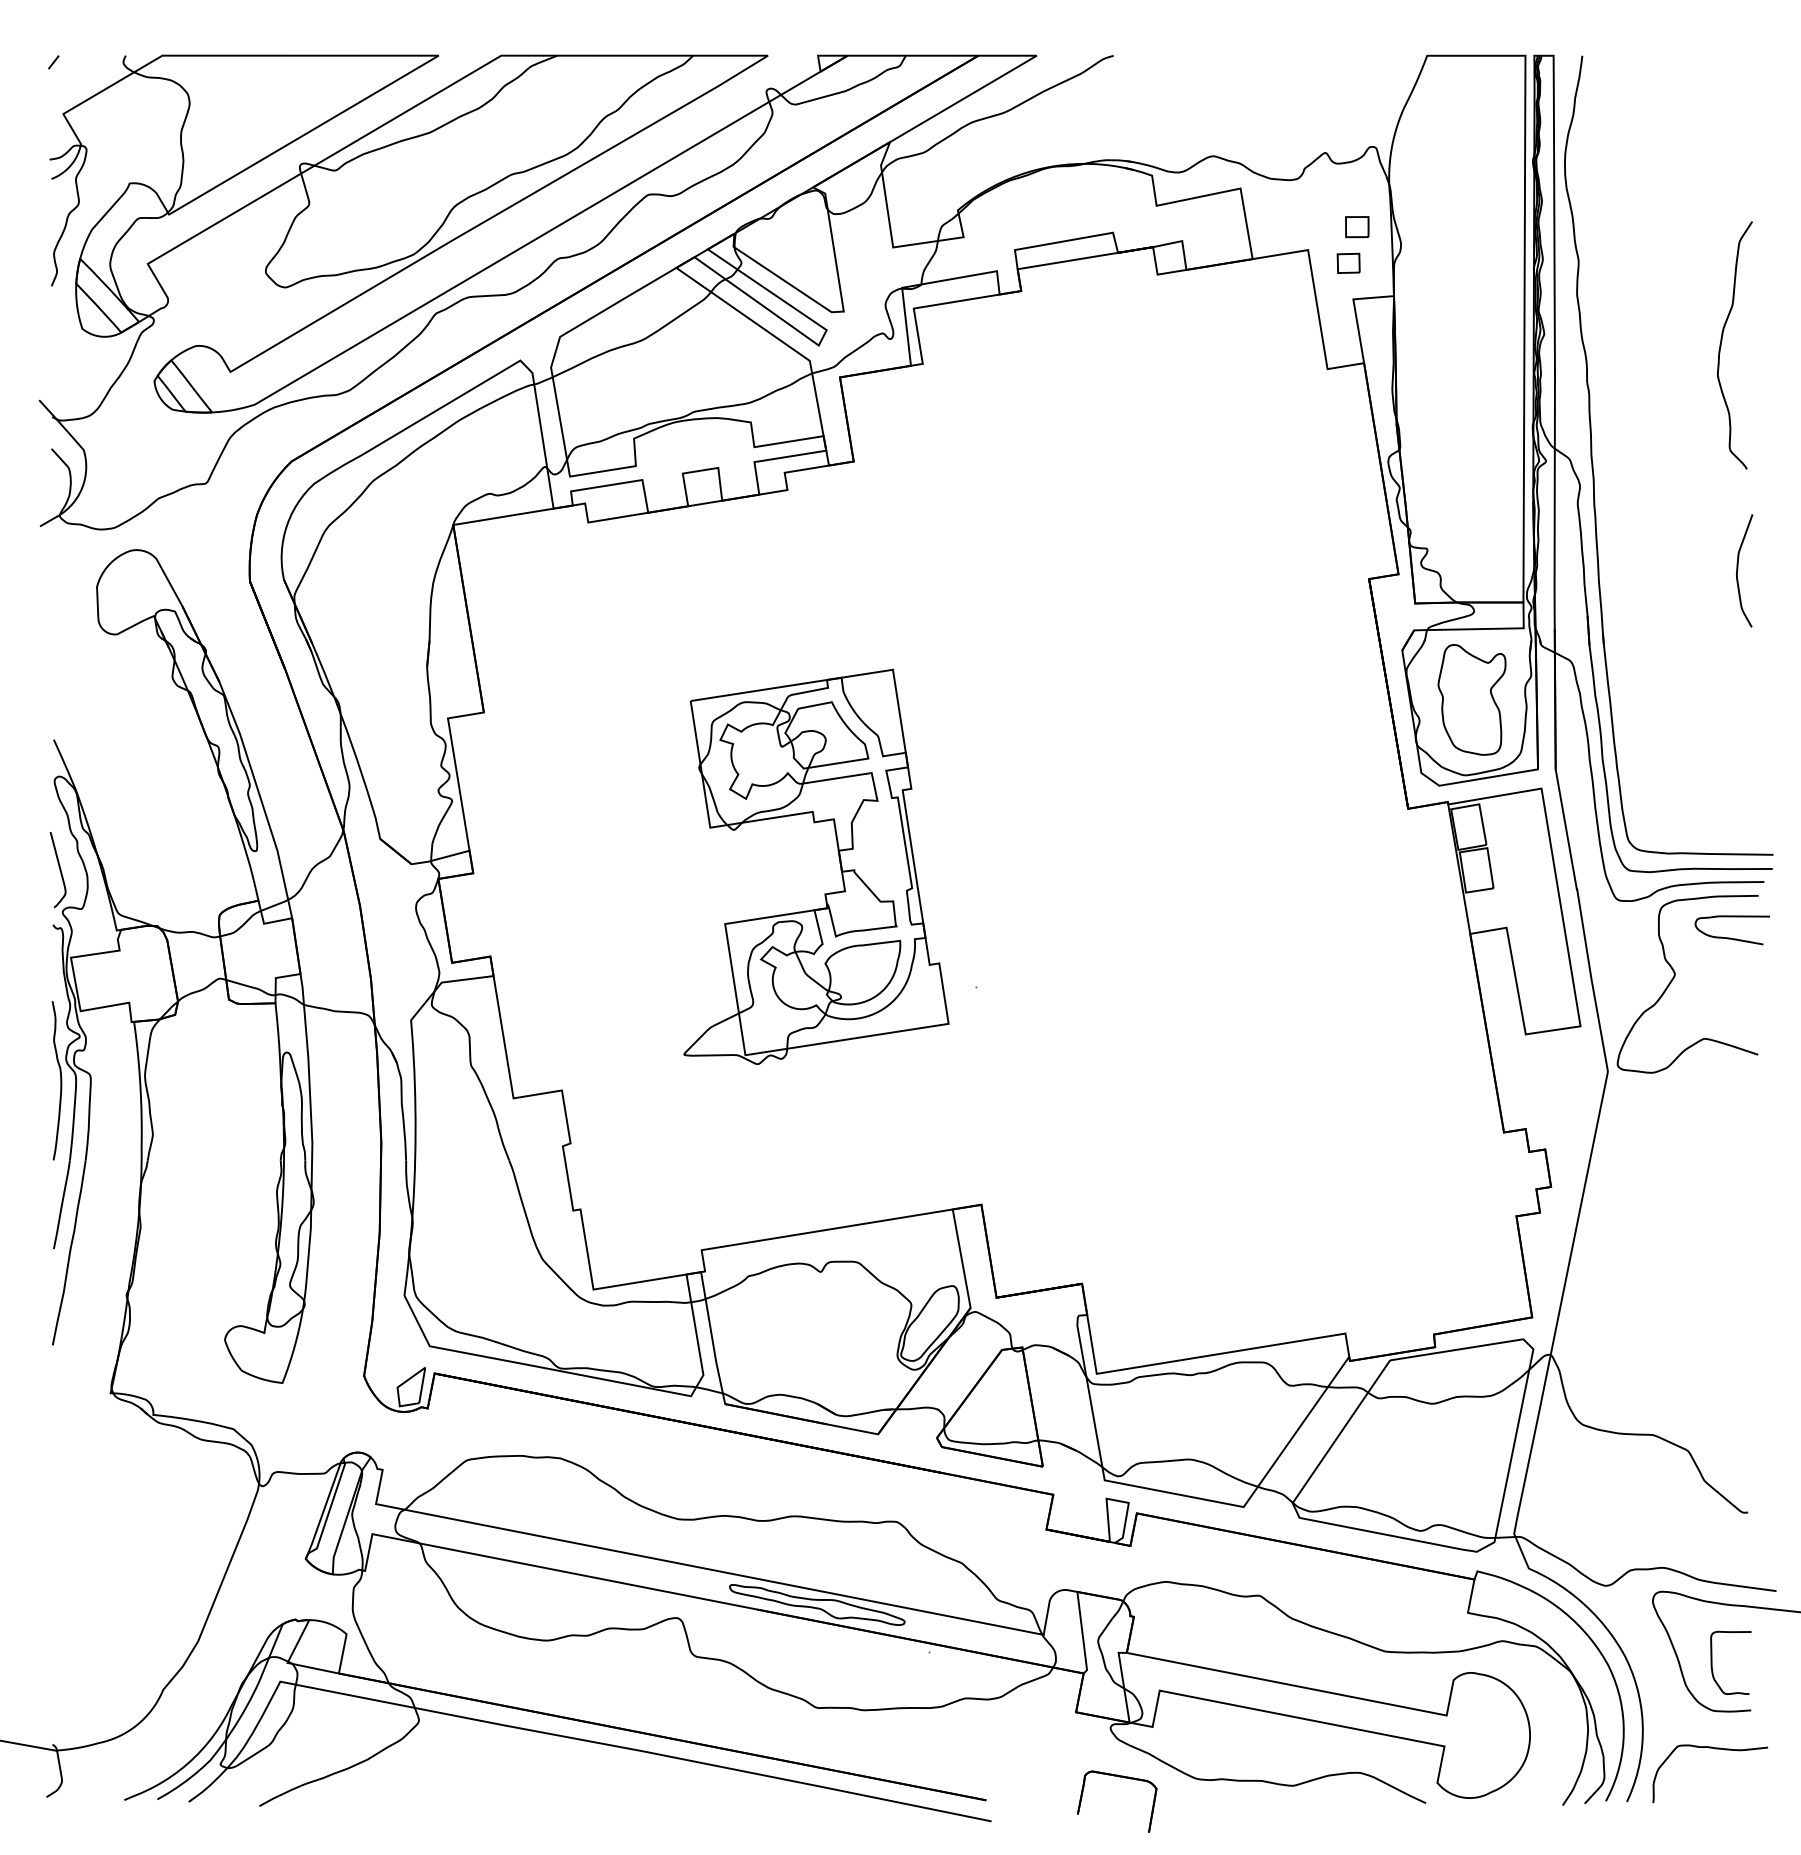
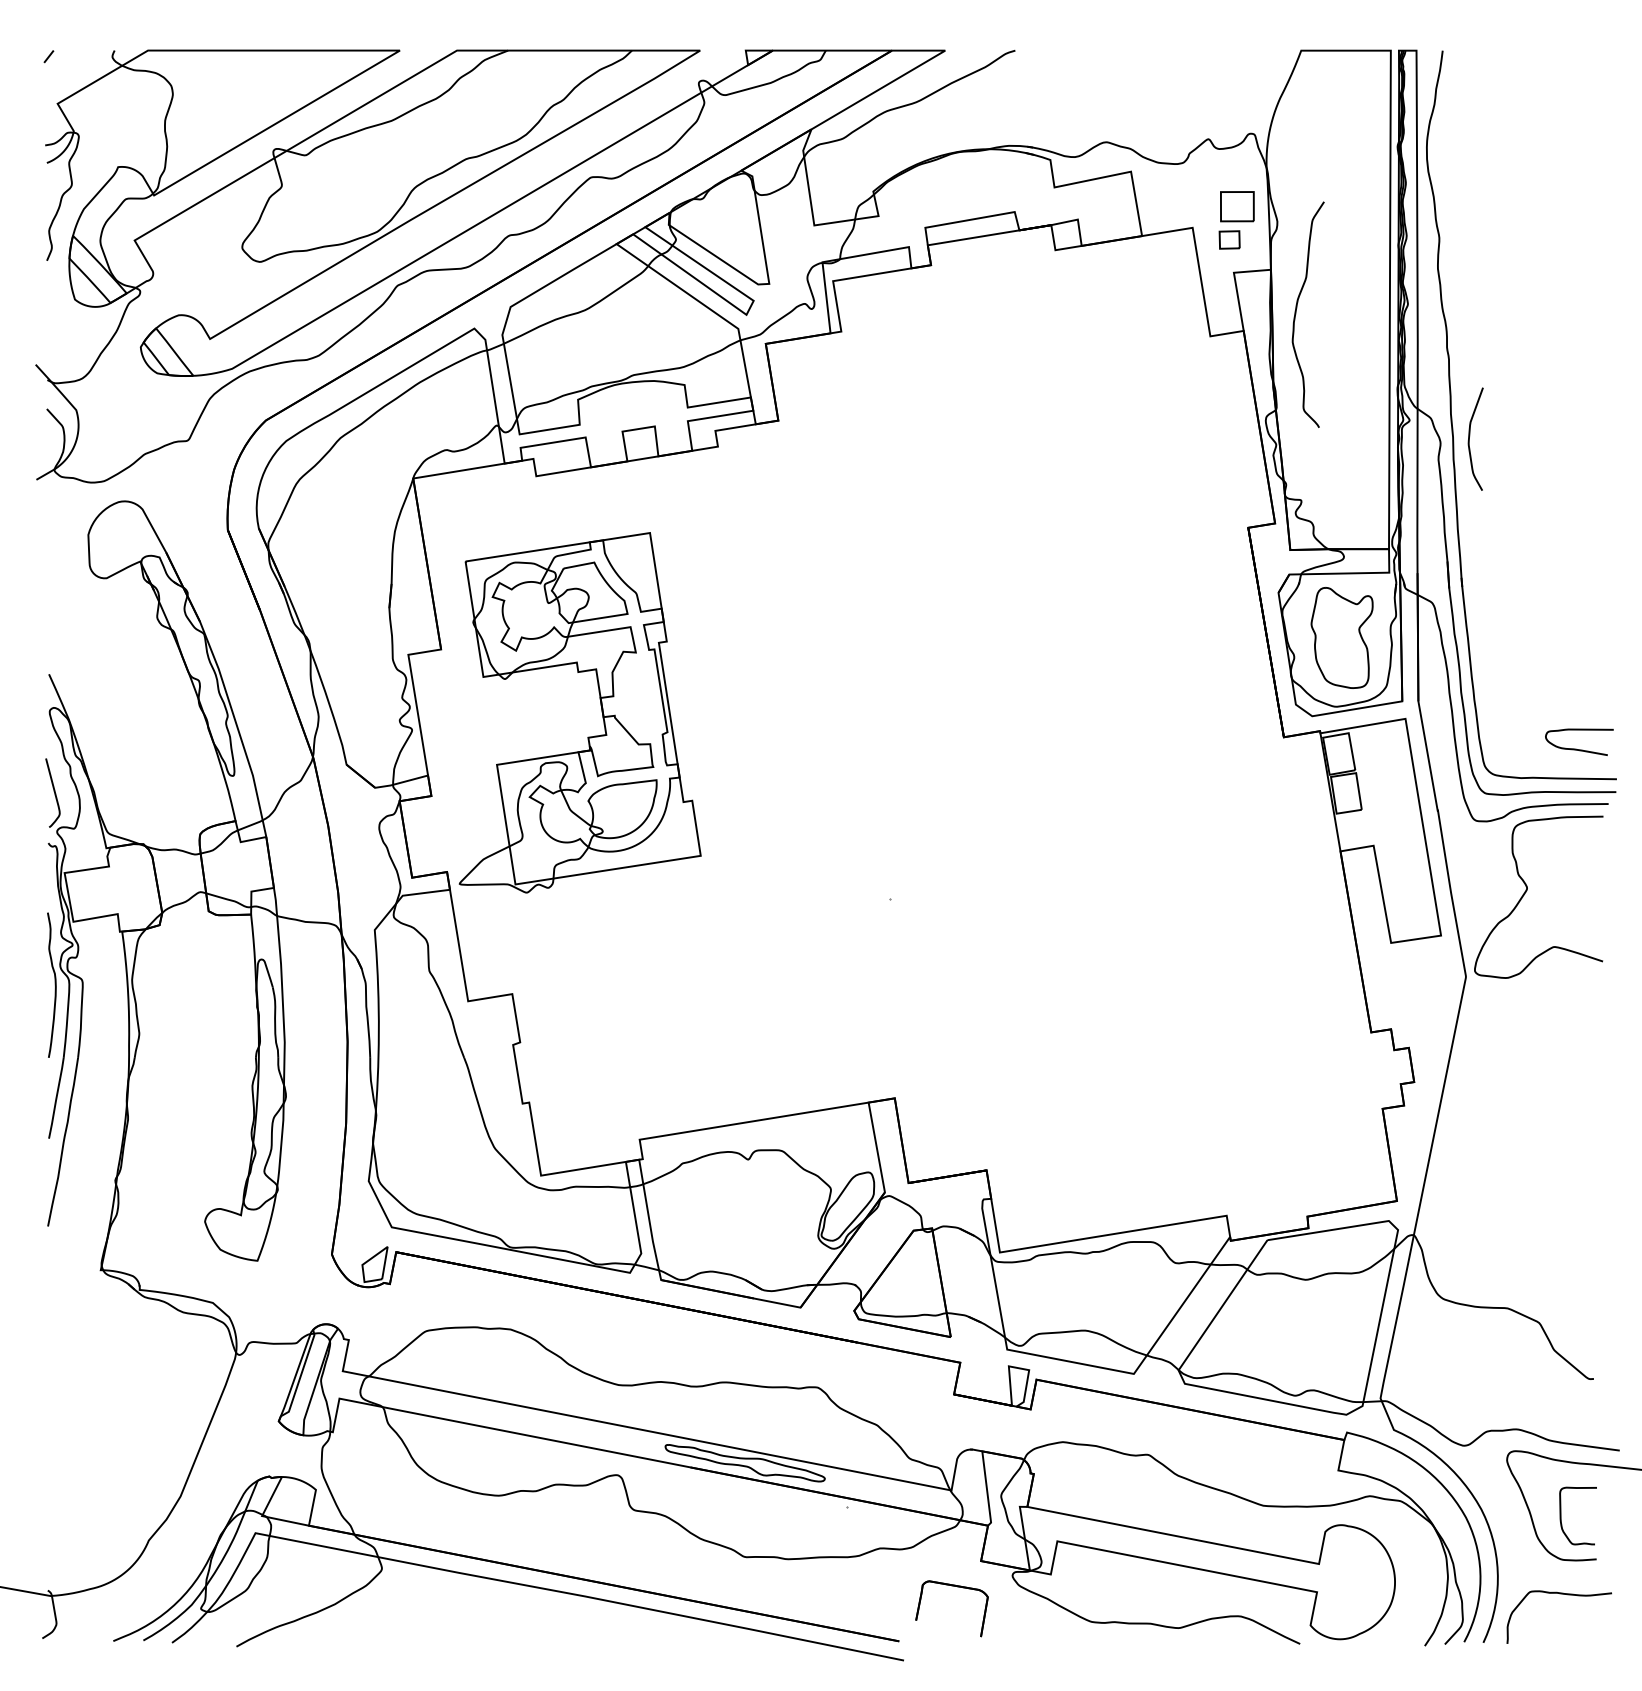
part: (1357, 227) -> (1237, 207), size x1.6
curve: (1722, 341) -> (1296, 311), moved
curve: (1738, 569) -> (1470, 437), moved
part: (839, 863) -> (601, 709), moved
curve: (1730, 937) -> (1577, 748), moved
part: (1119, 1777) -> (954, 1586), moved

